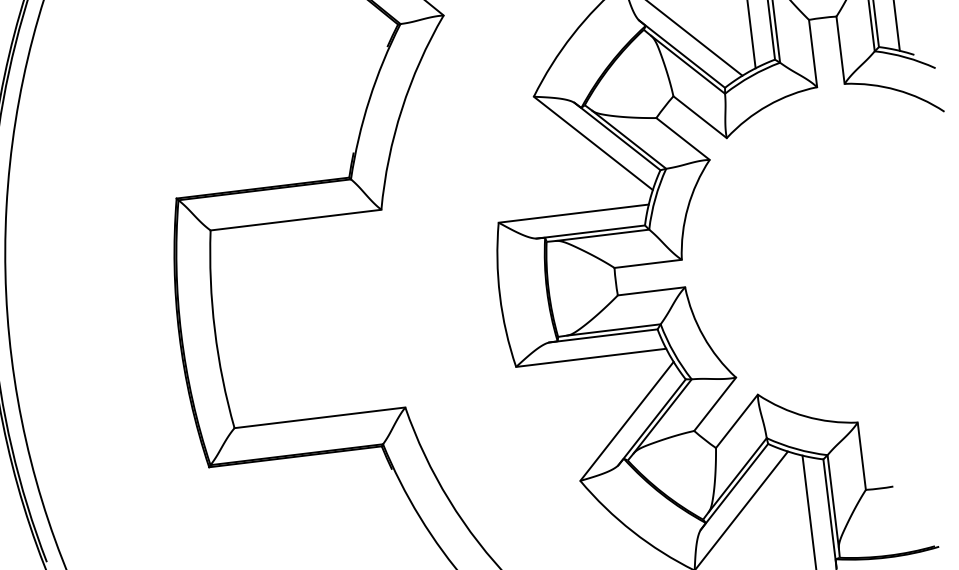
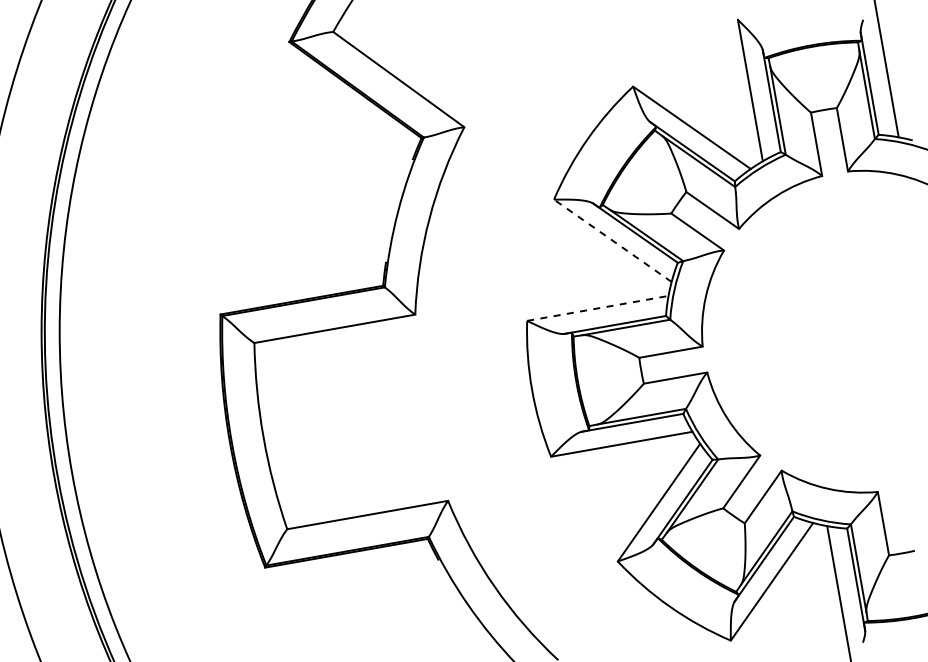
line: (593, 143) -> (612, 240), solid -> dashed
line: (573, 213) -> (597, 308), solid -> dashed

